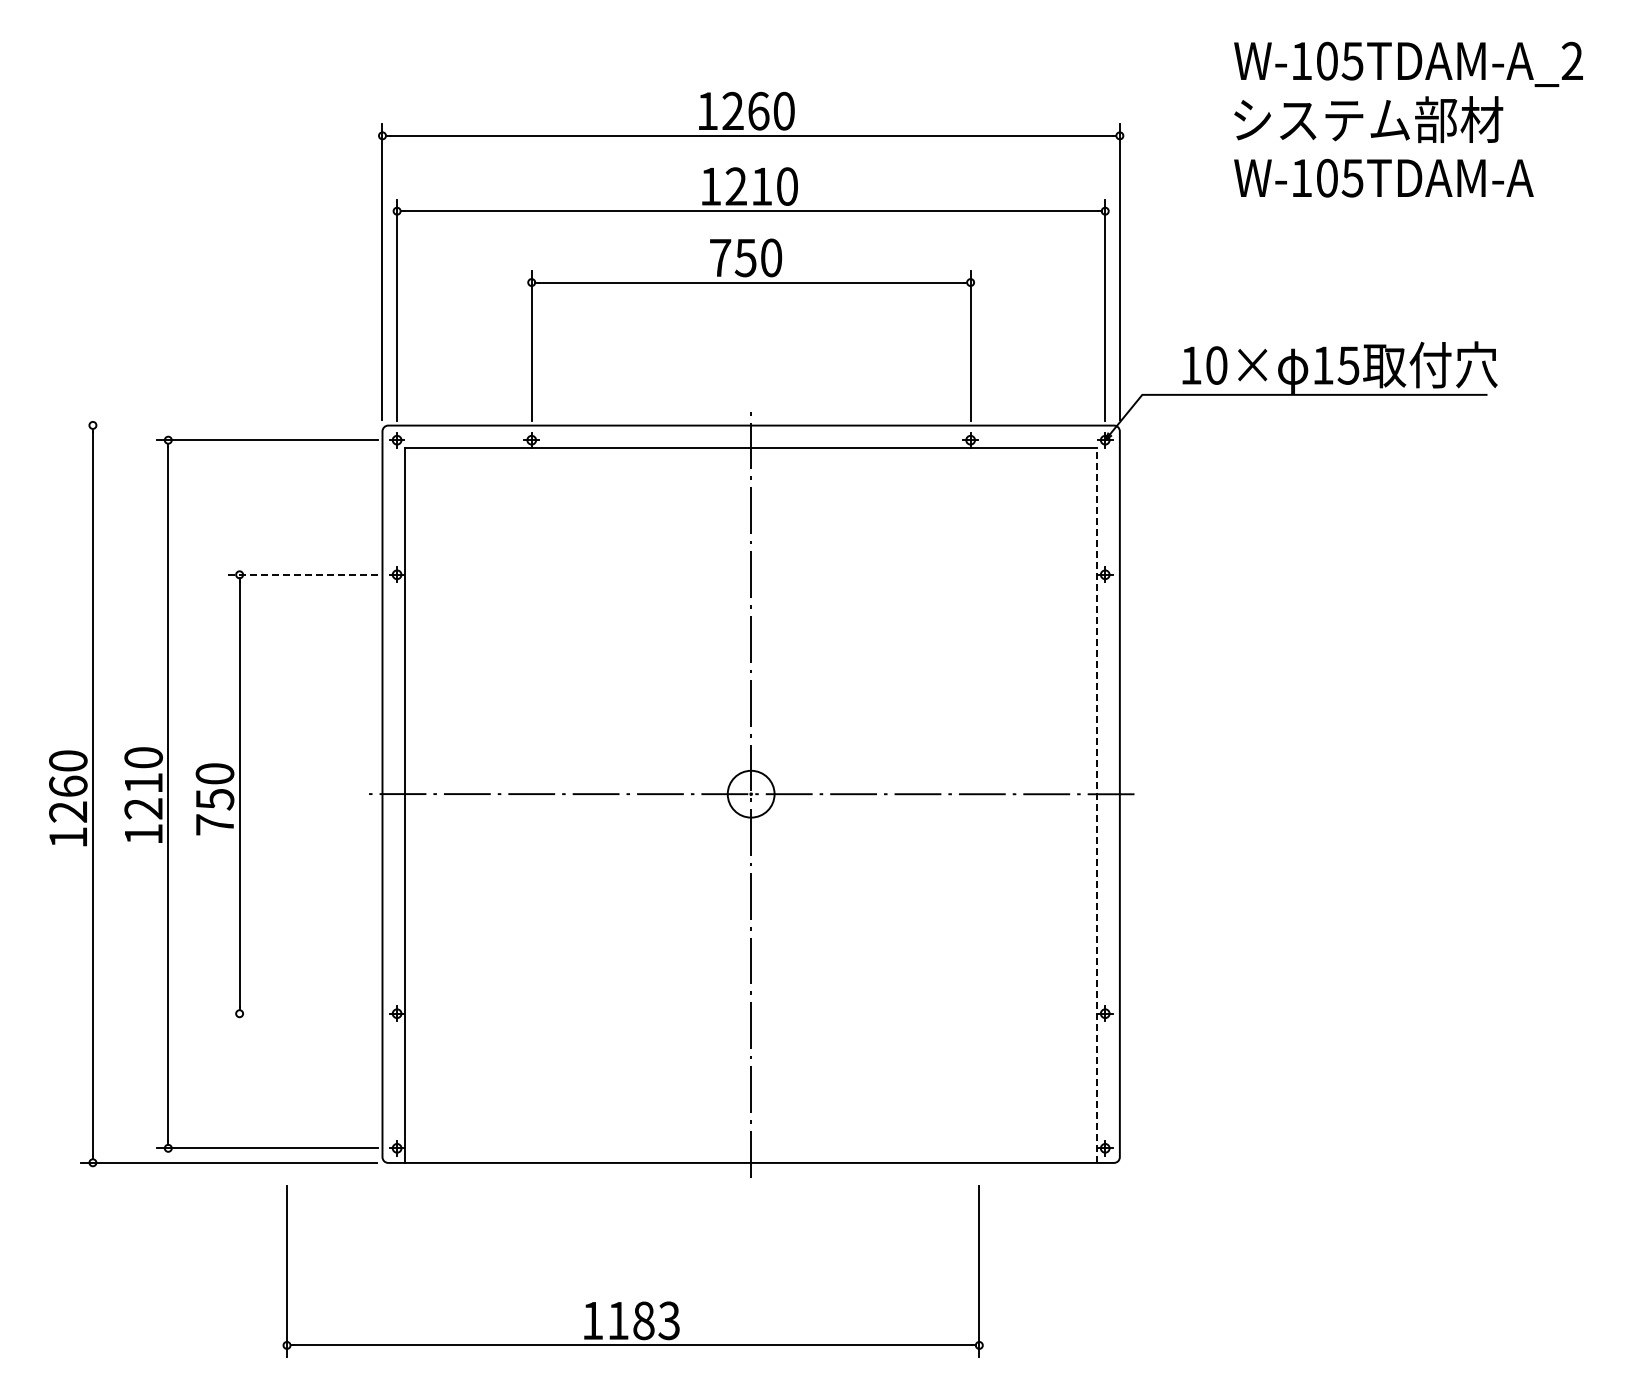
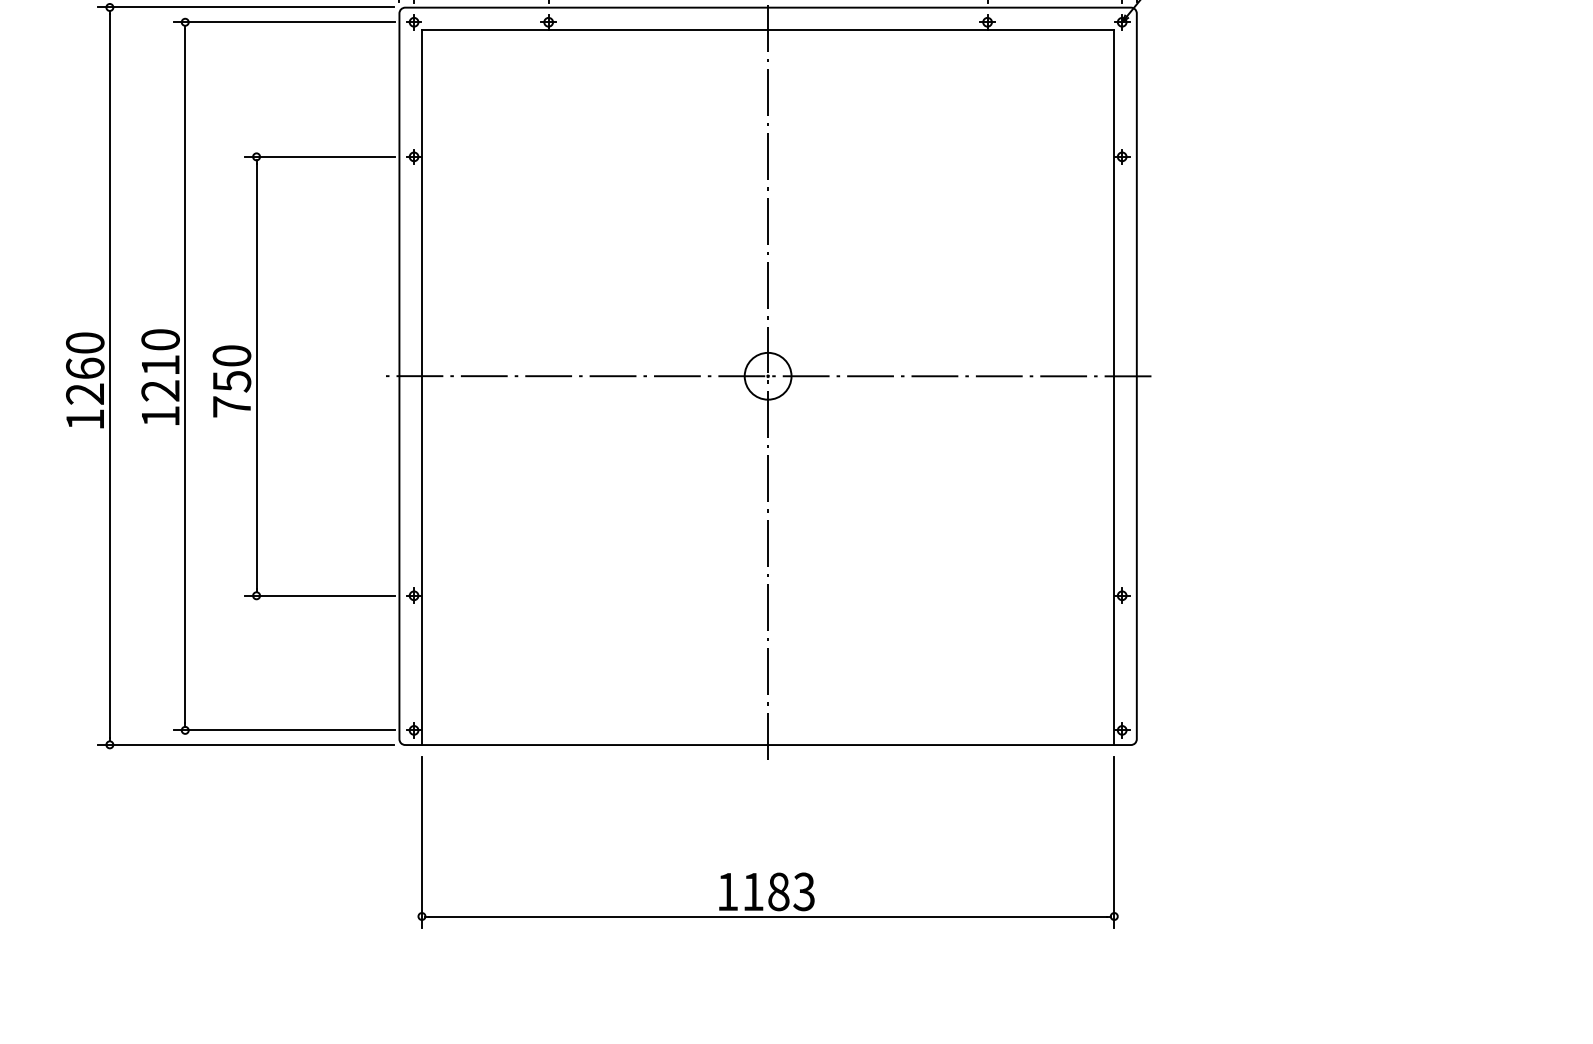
line: (228, 425) -> (245, 7), added
line: (302, 574) -> (319, 156), dashed -> solid
line: (1097, 805) -> (1114, 387), dashed -> solid
line: (302, 1013) -> (319, 595), added
part: (642, 1301) -> (777, 872), moved

